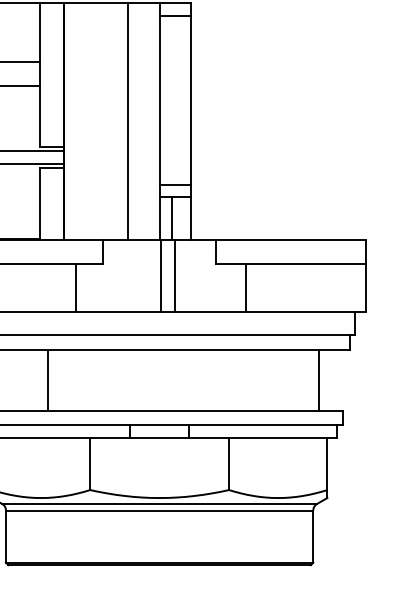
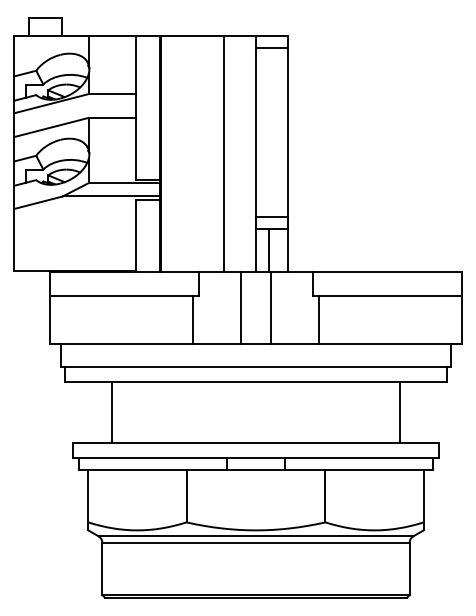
line: (161, 275) -> (240, 307), moved
line: (76, 287) -> (193, 319), moved
line: (246, 287) -> (318, 319), moved
line: (48, 380) -> (112, 412), moved
line: (318, 380) -> (399, 412), moved

